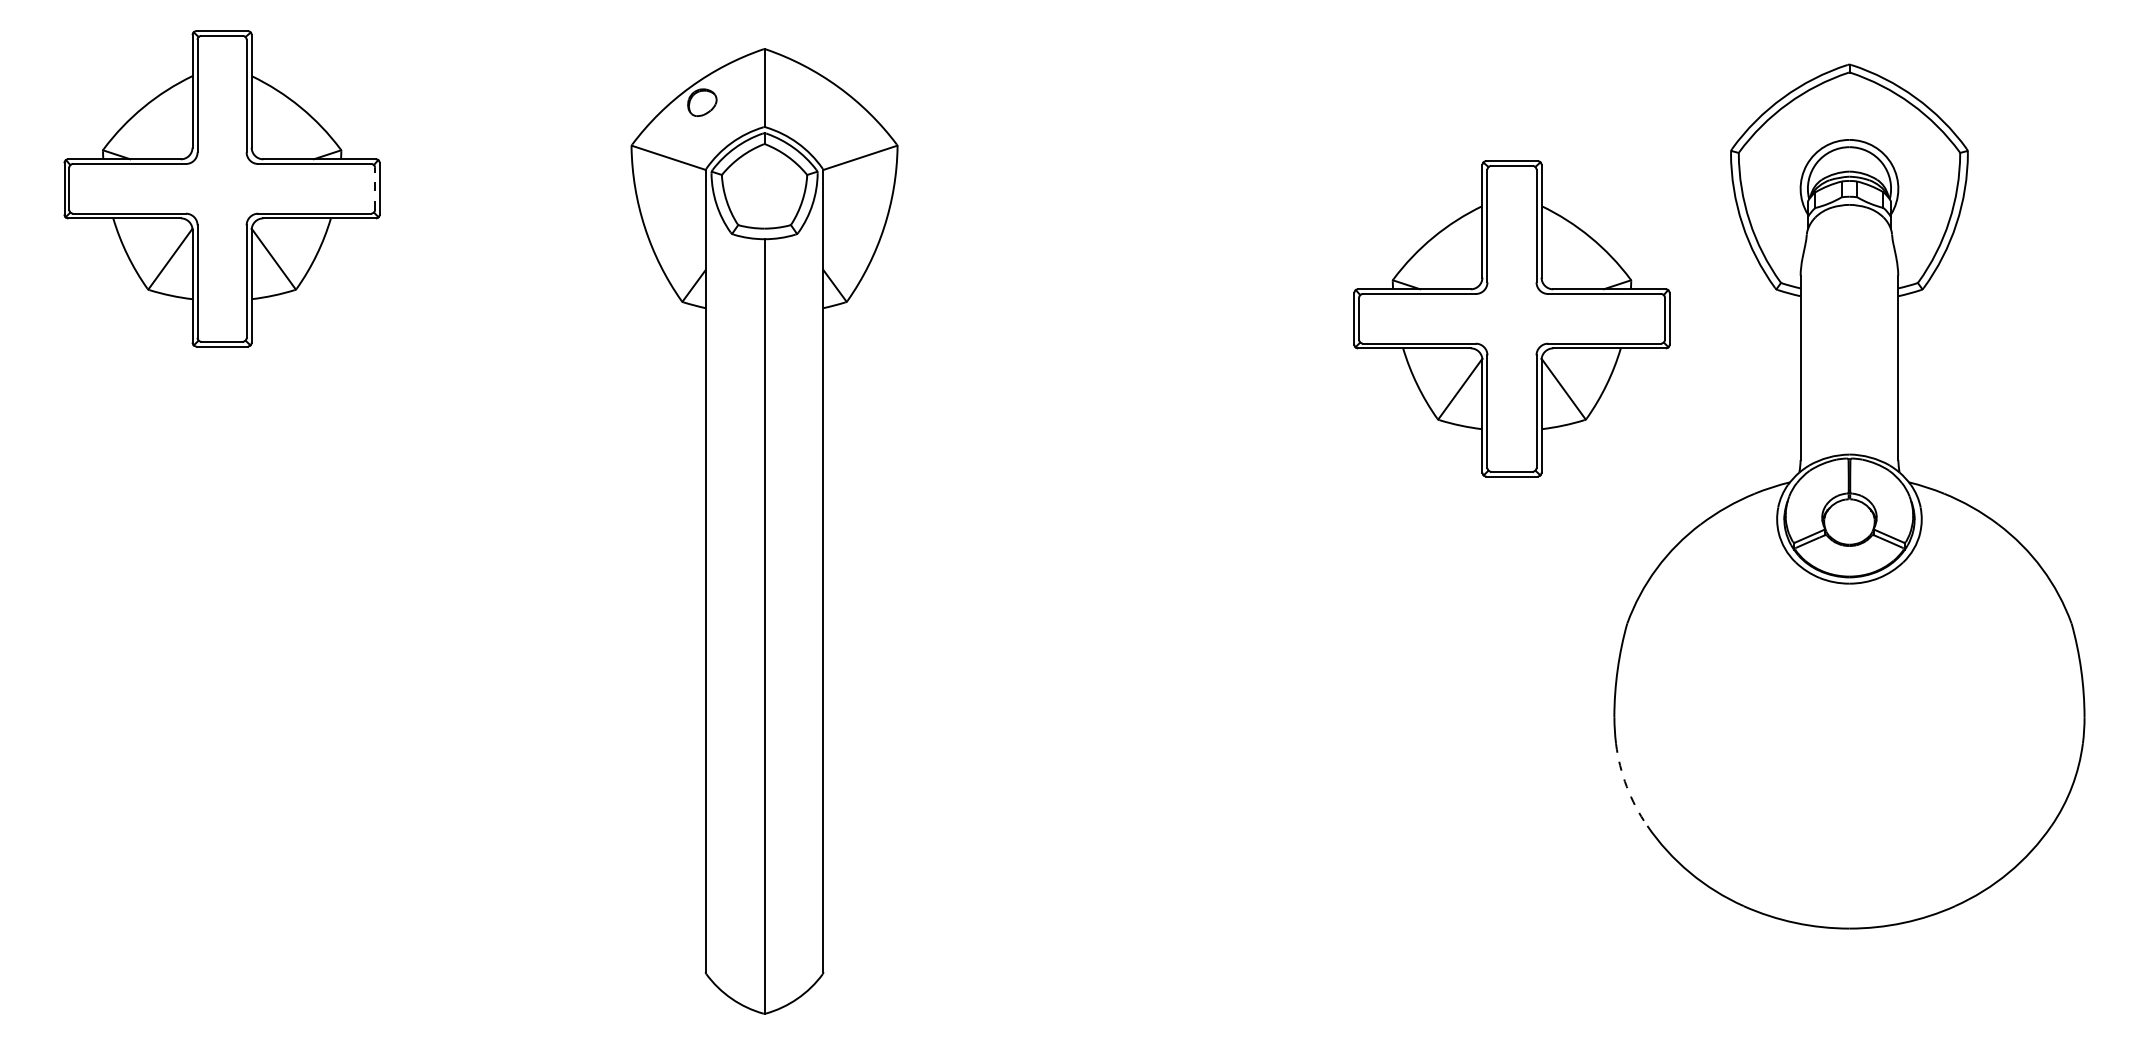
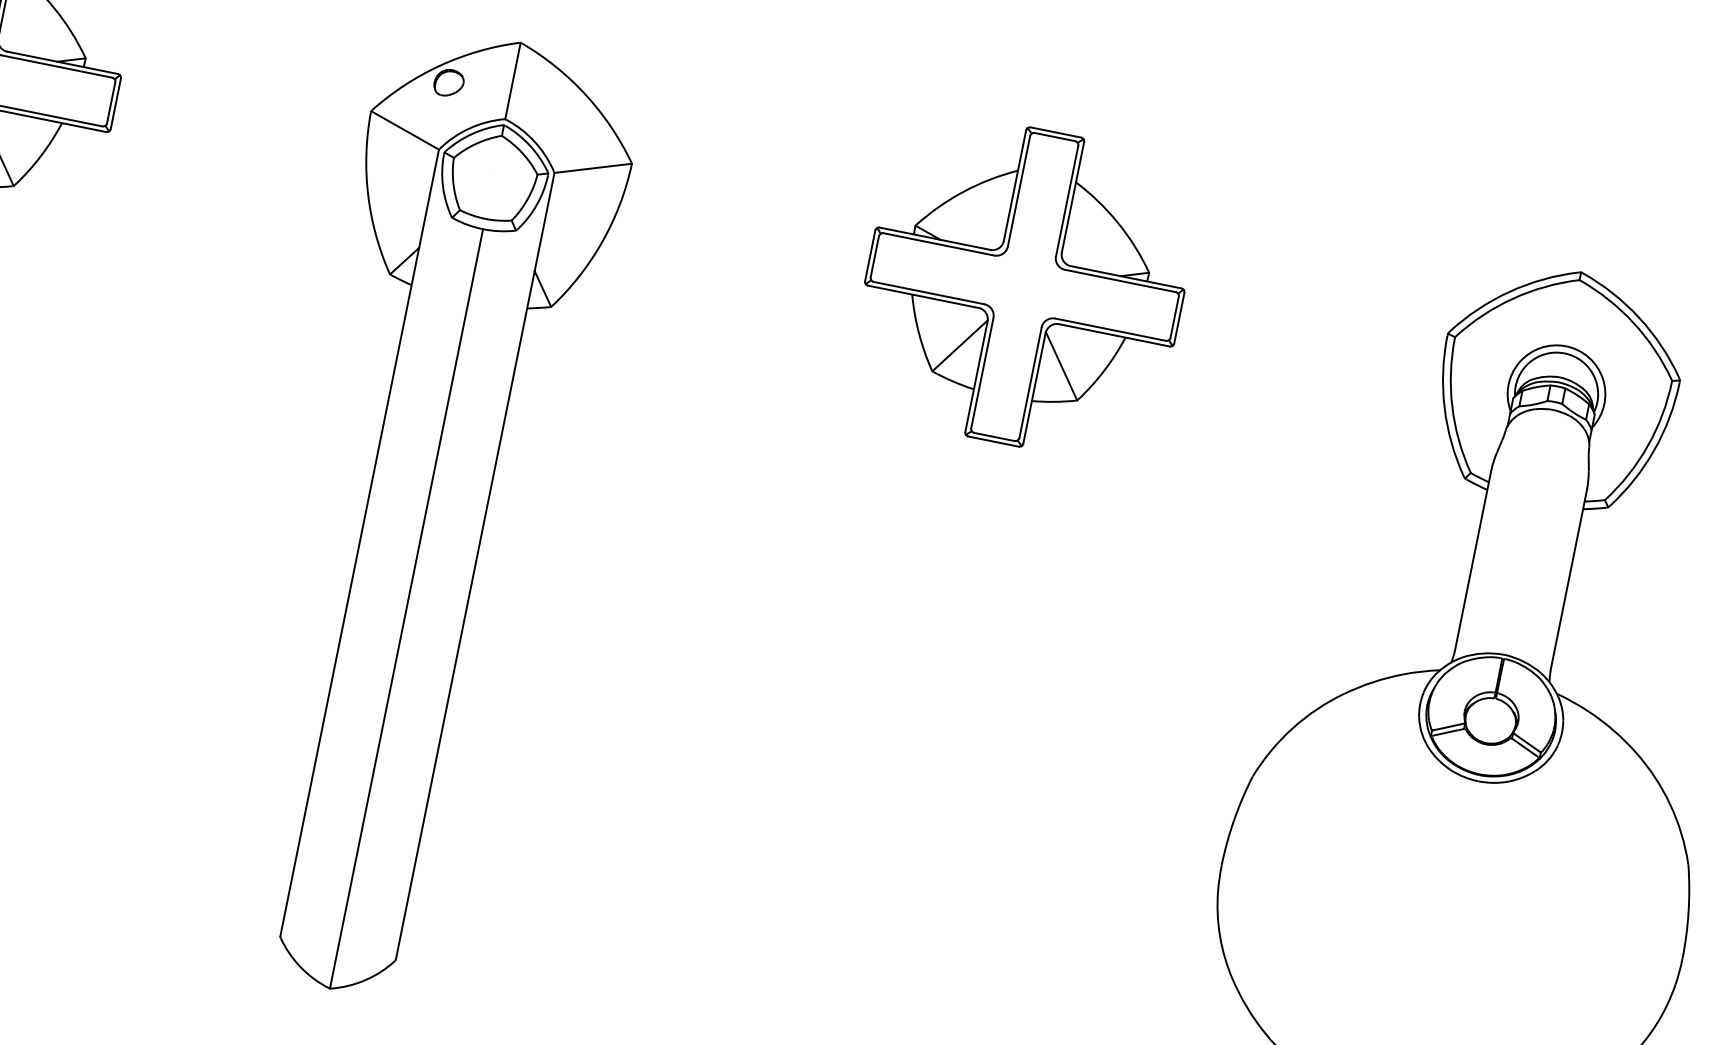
line: (375, 188) -> (111, 102), dashed -> solid
part: (1511, 318) -> (1024, 286), moved
arc: (1626, 786) -> (1219, 936), dashed -> solid

